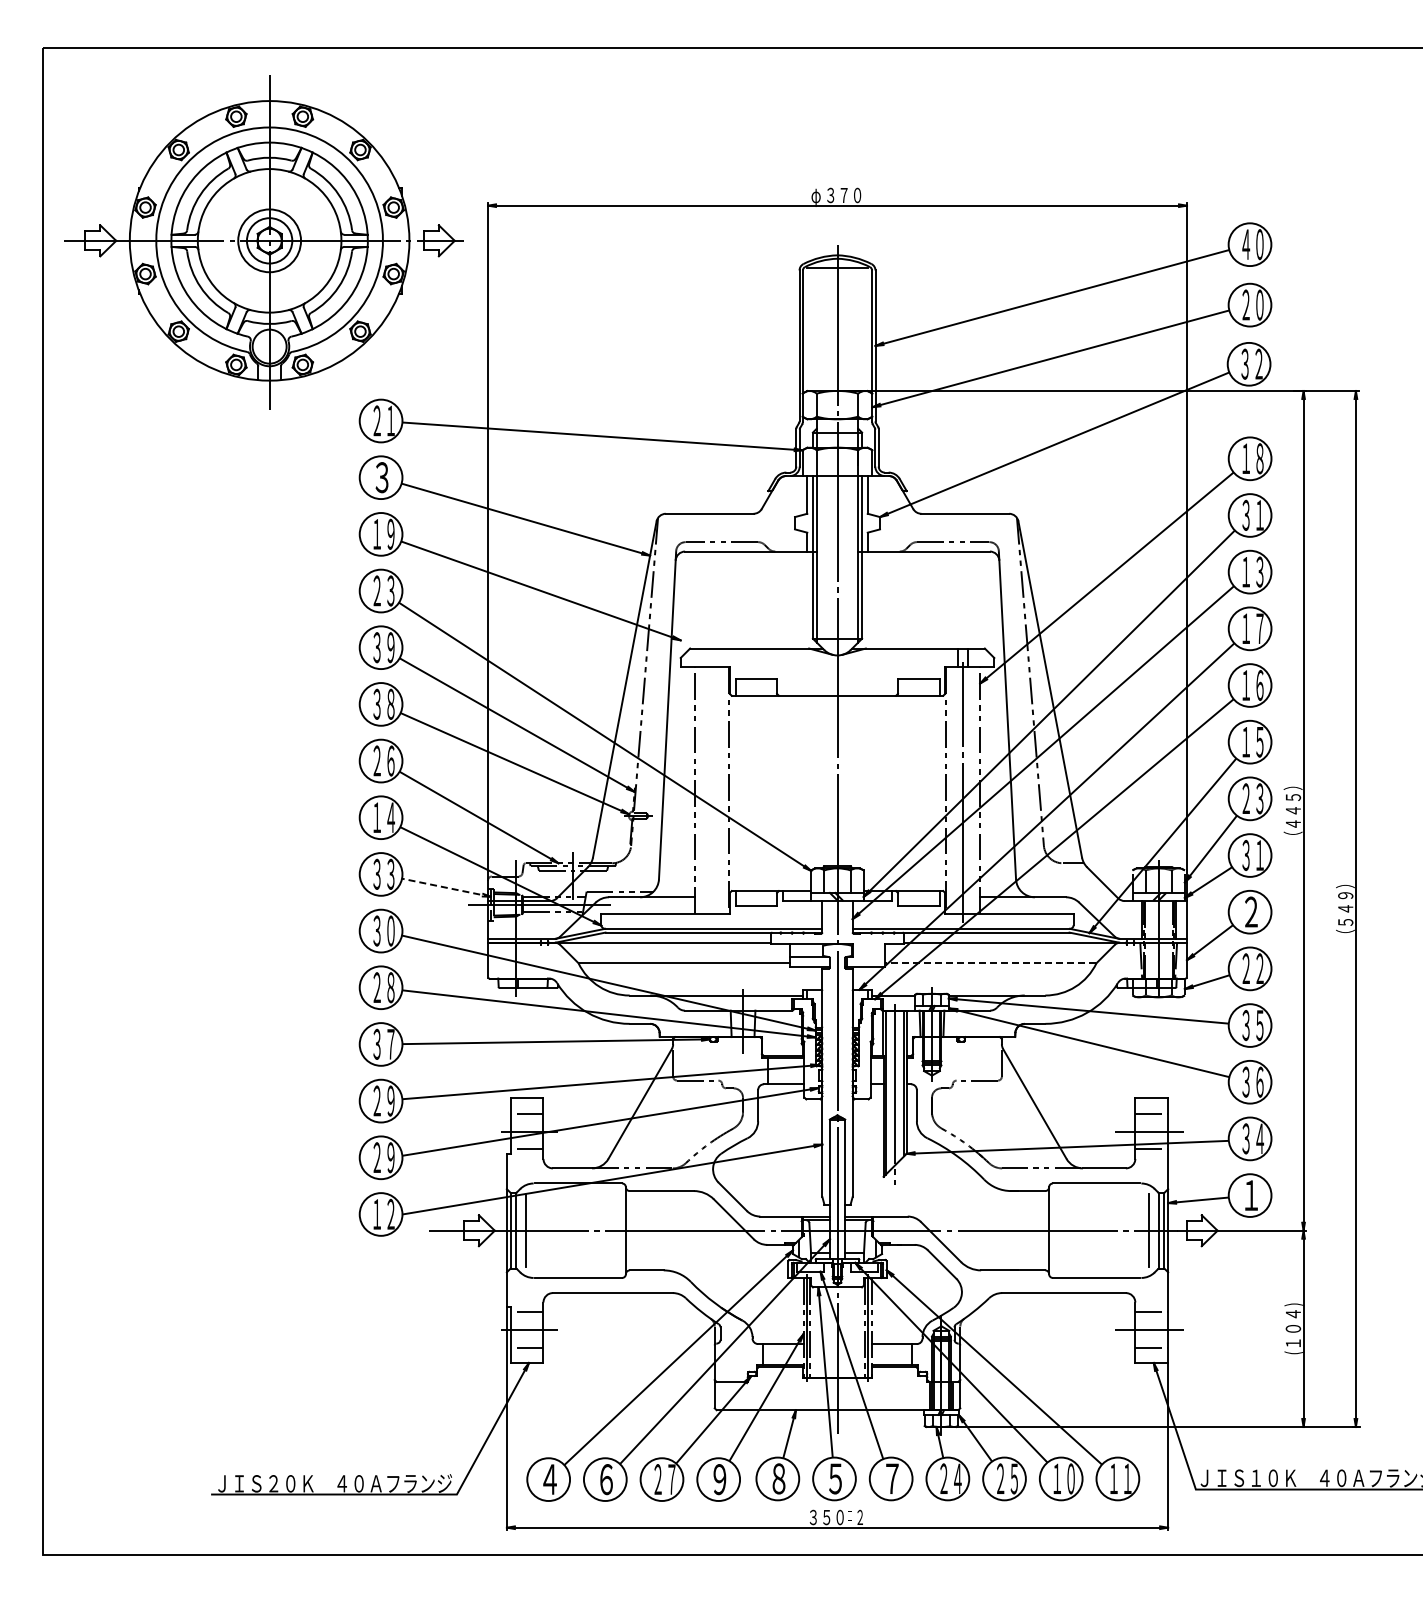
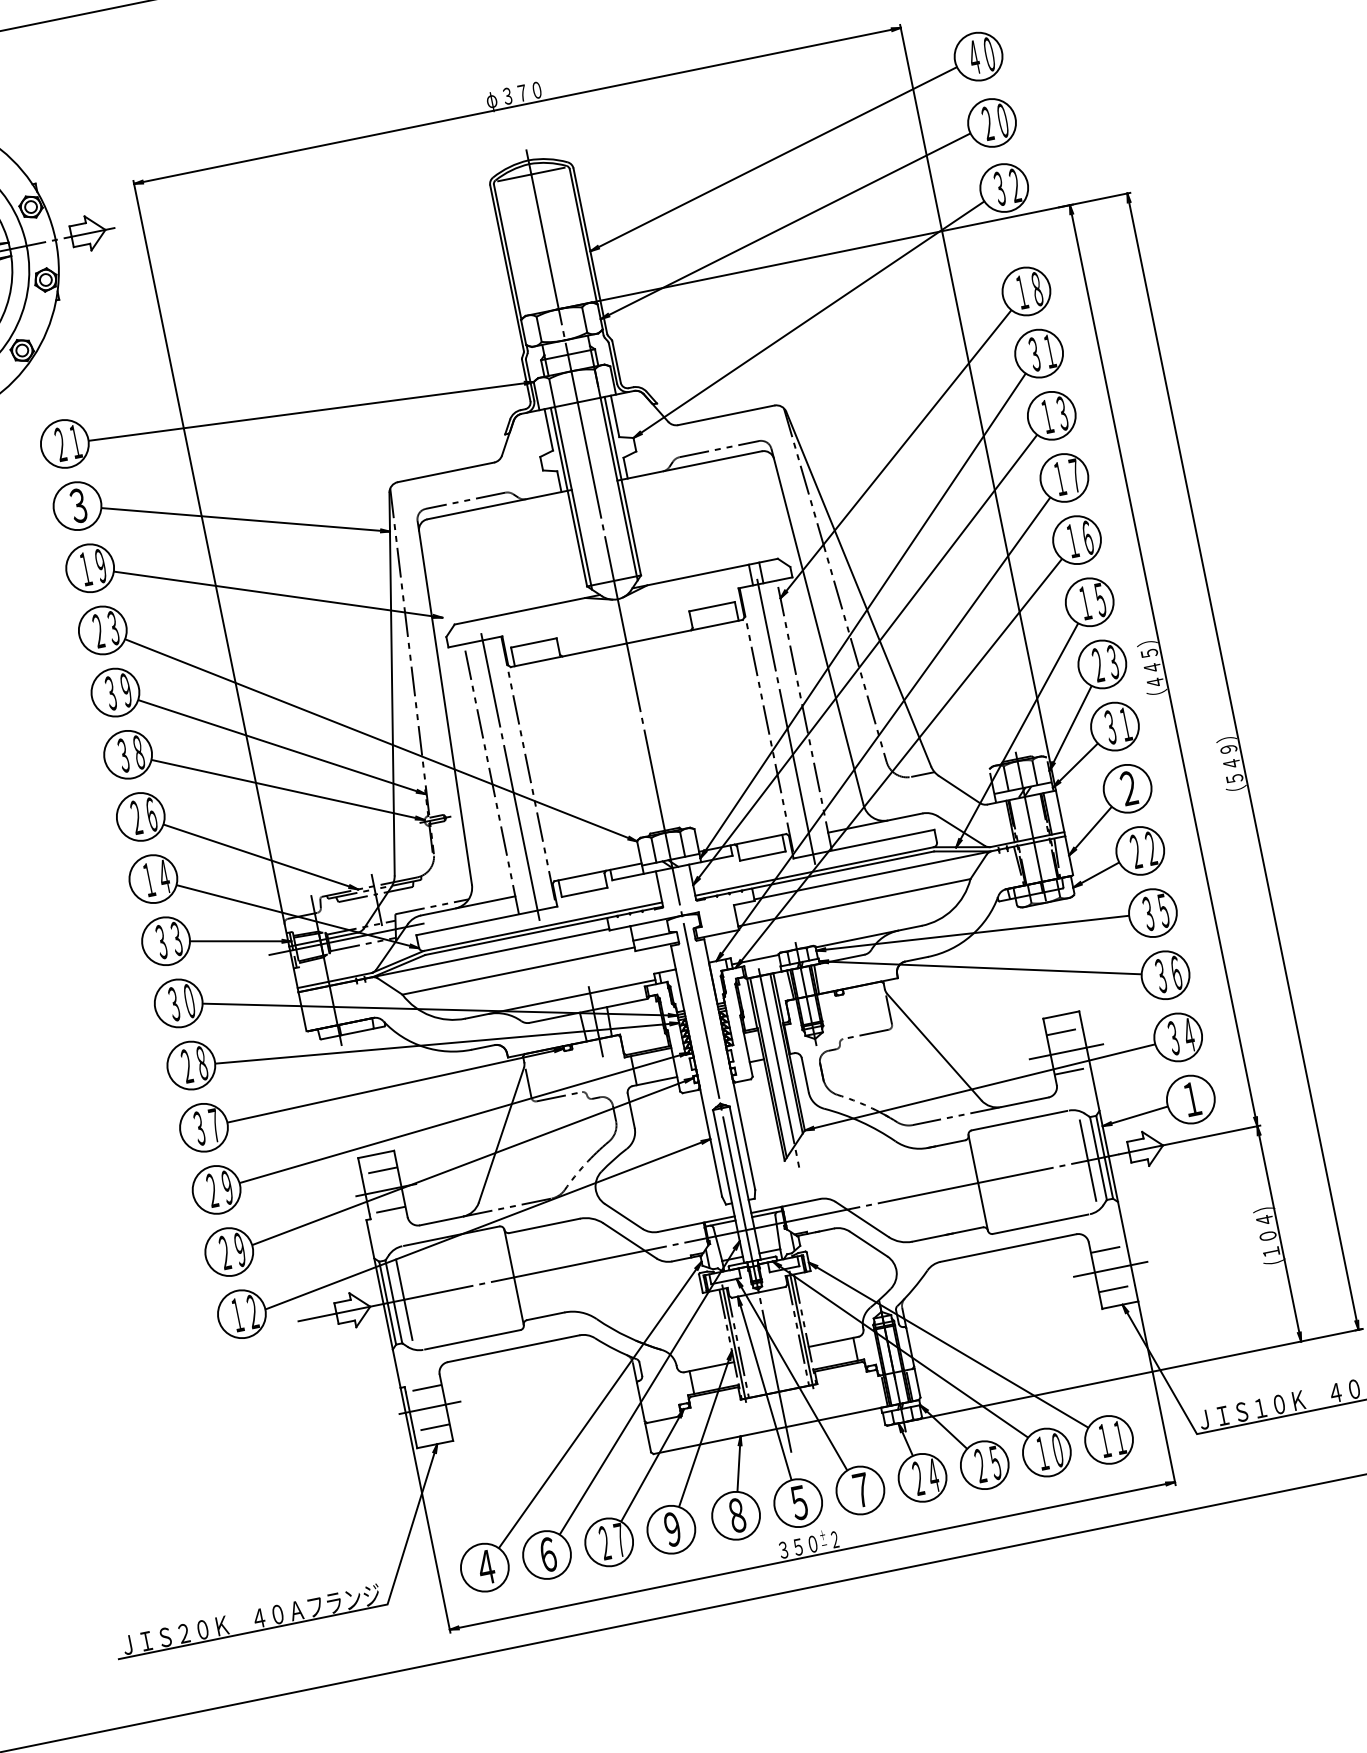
line: (711, 791) -> (509, 776), added
line: (445, 887) -> (239, 941), dashed -> solid
line: (990, 963) -> (854, 902), dashed -> solid

